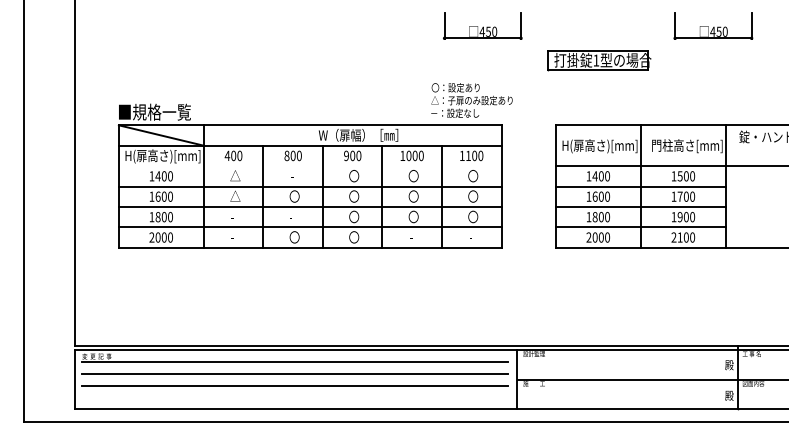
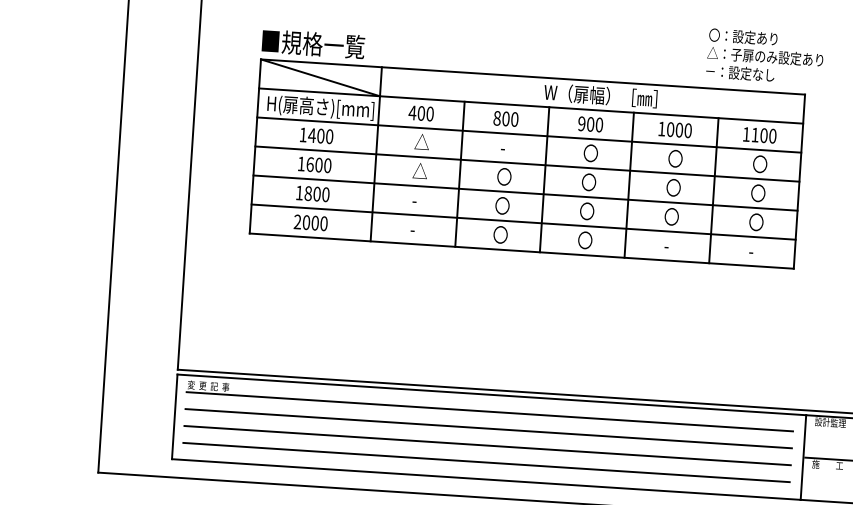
line: (309, 166) -> (528, 135), added
text: (294, 216) -> (502, 205), - -> 〇
line: (294, 397) -> (485, 462), added

